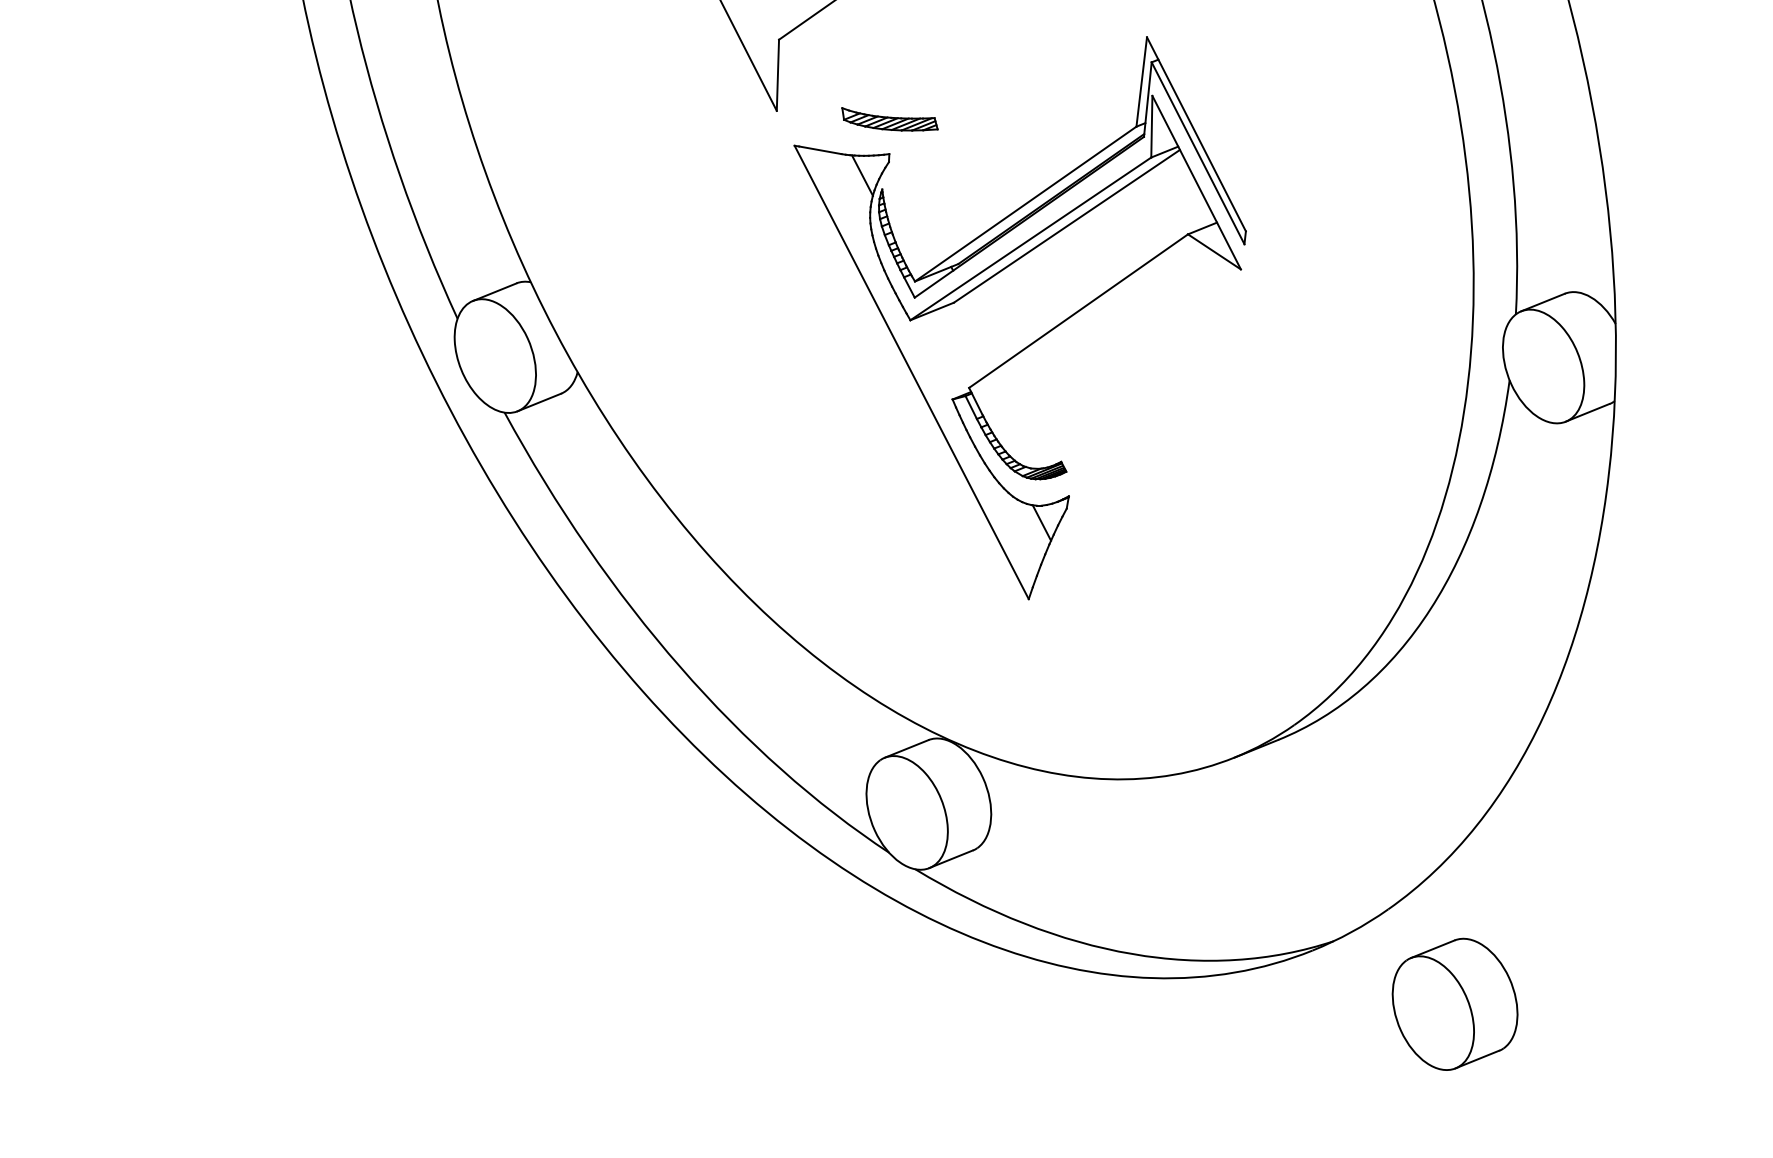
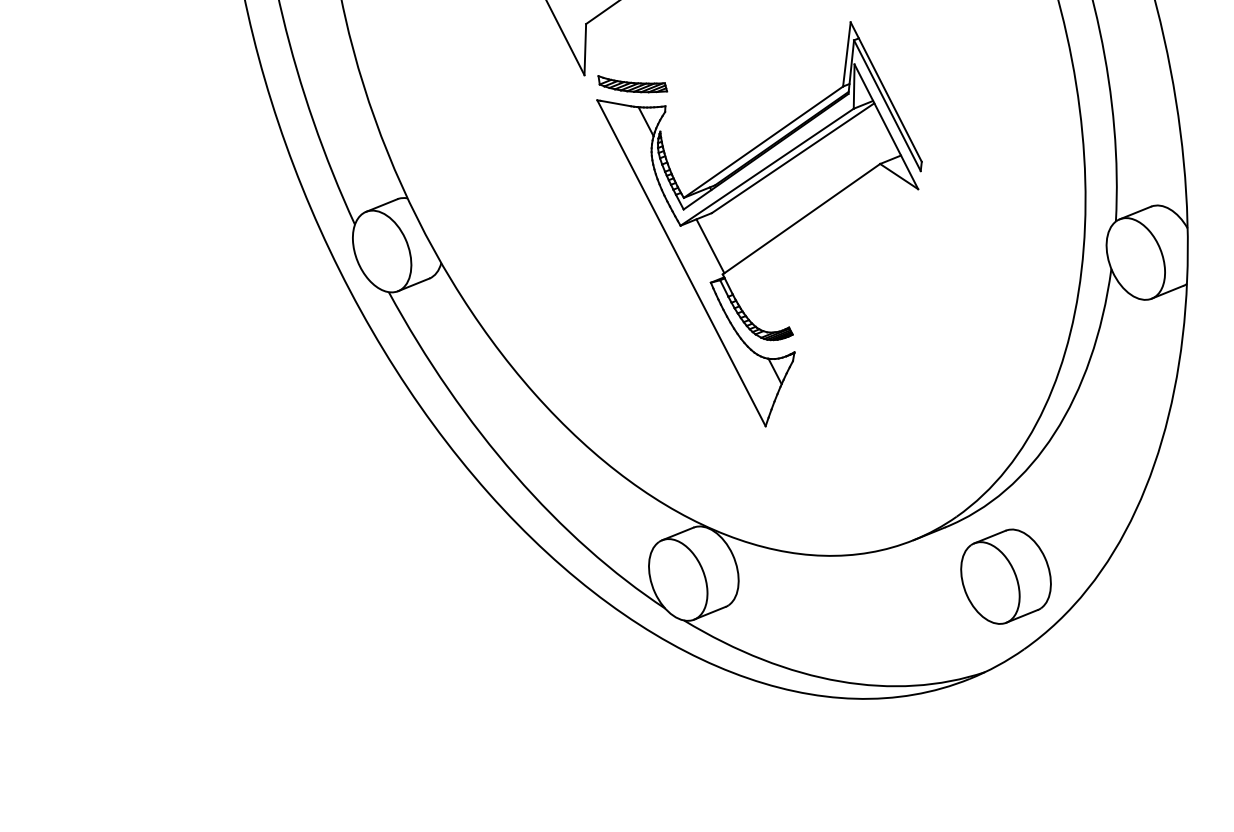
part: (889, 119) -> (632, 84), moved
line: (951, 348) -> (710, 246), added
part: (1454, 1003) -> (1005, 576), moved

